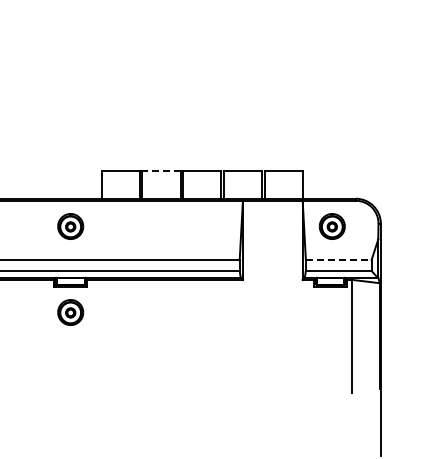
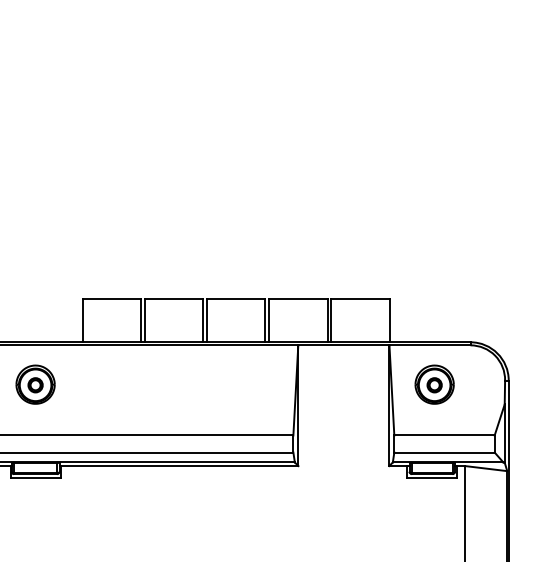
line: (161, 170) -> (174, 299), dashed -> solid
line: (338, 259) -> (444, 434), dashed -> solid
part: (70, 312) -> (35, 515), removed

